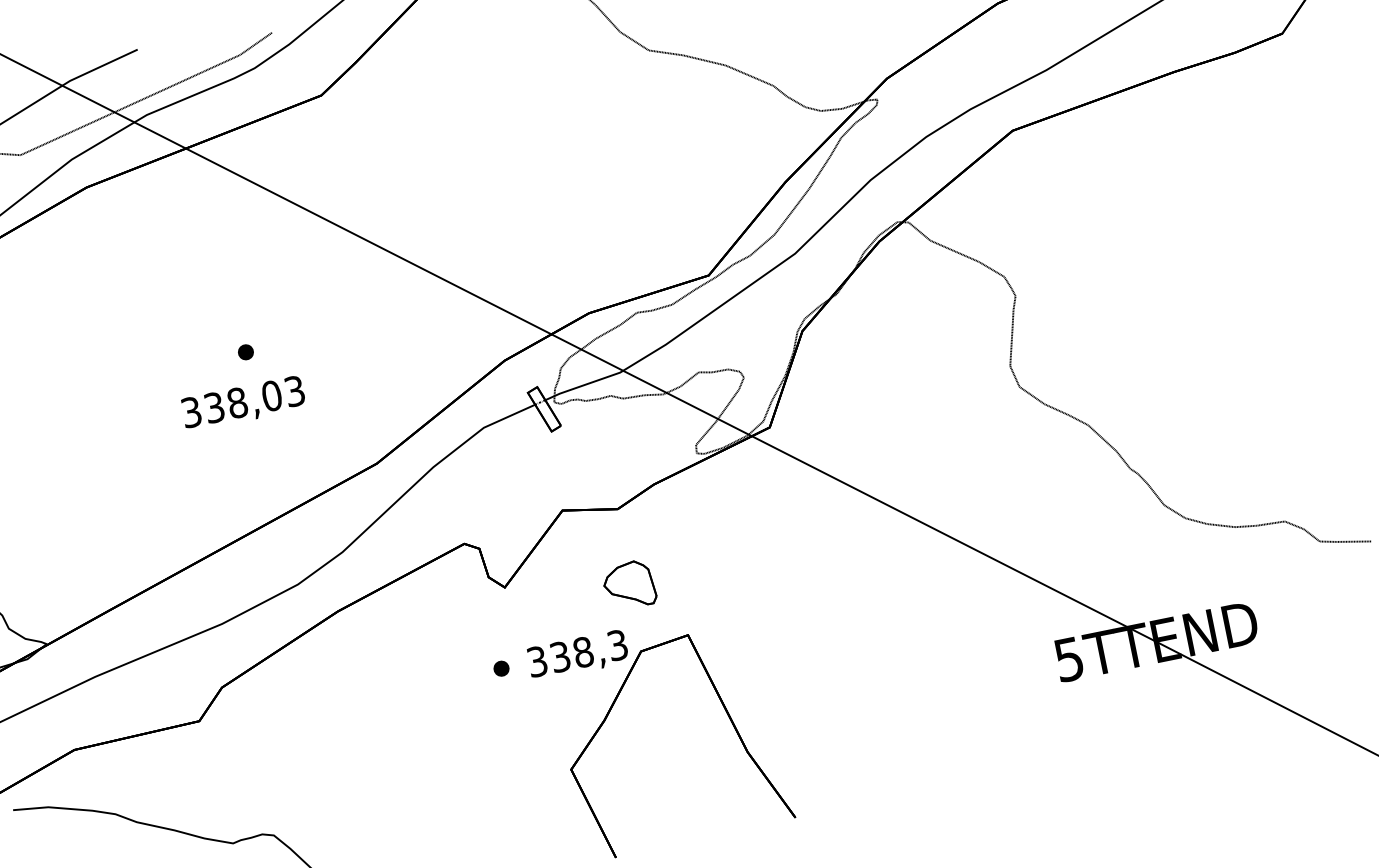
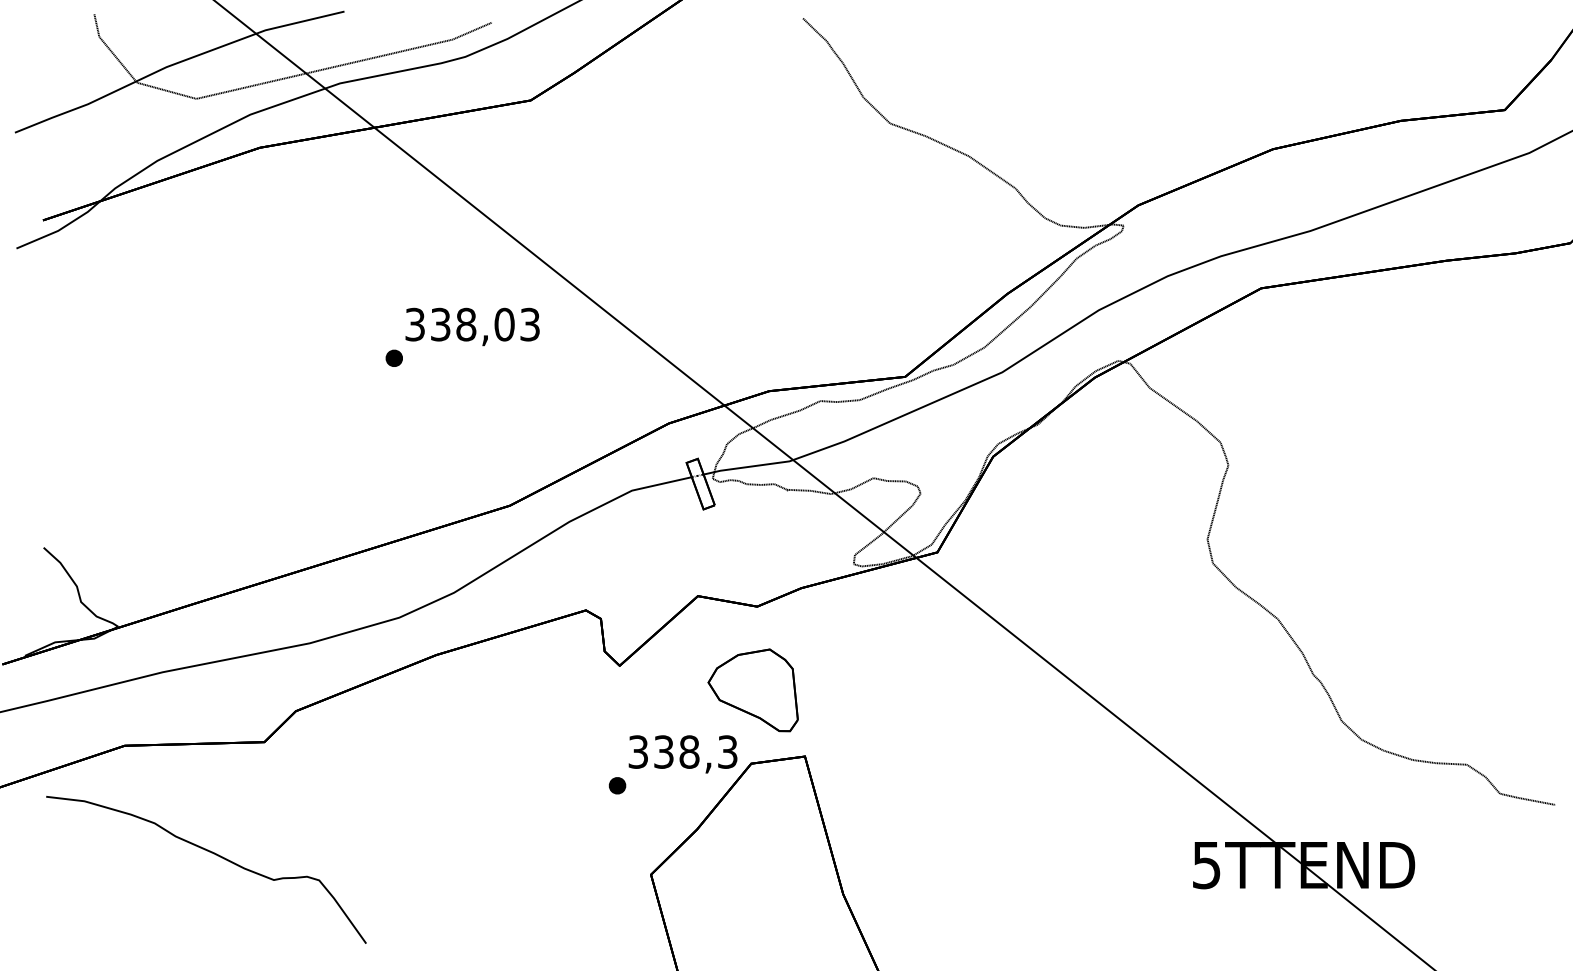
text: (243, 403) -> (472, 326), moved
part: (628, 585) -> (752, 690), size x1.67
part: (501, 668) -> (617, 785), moved

